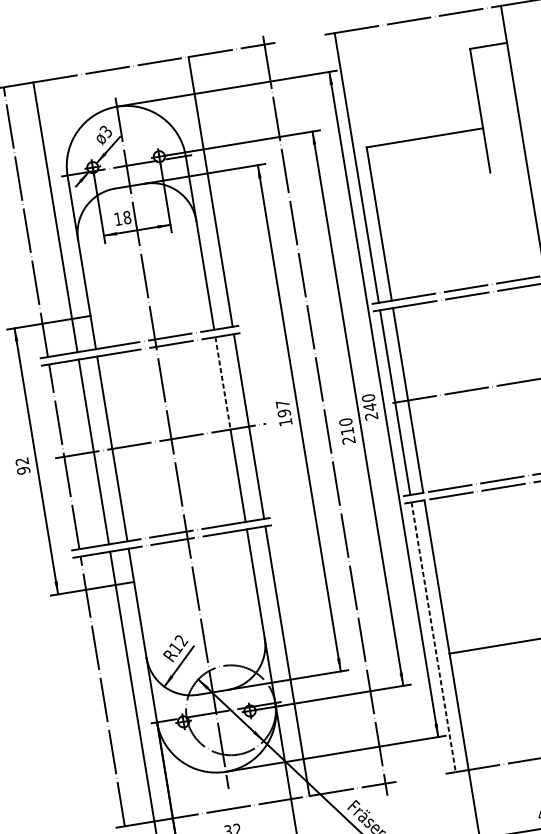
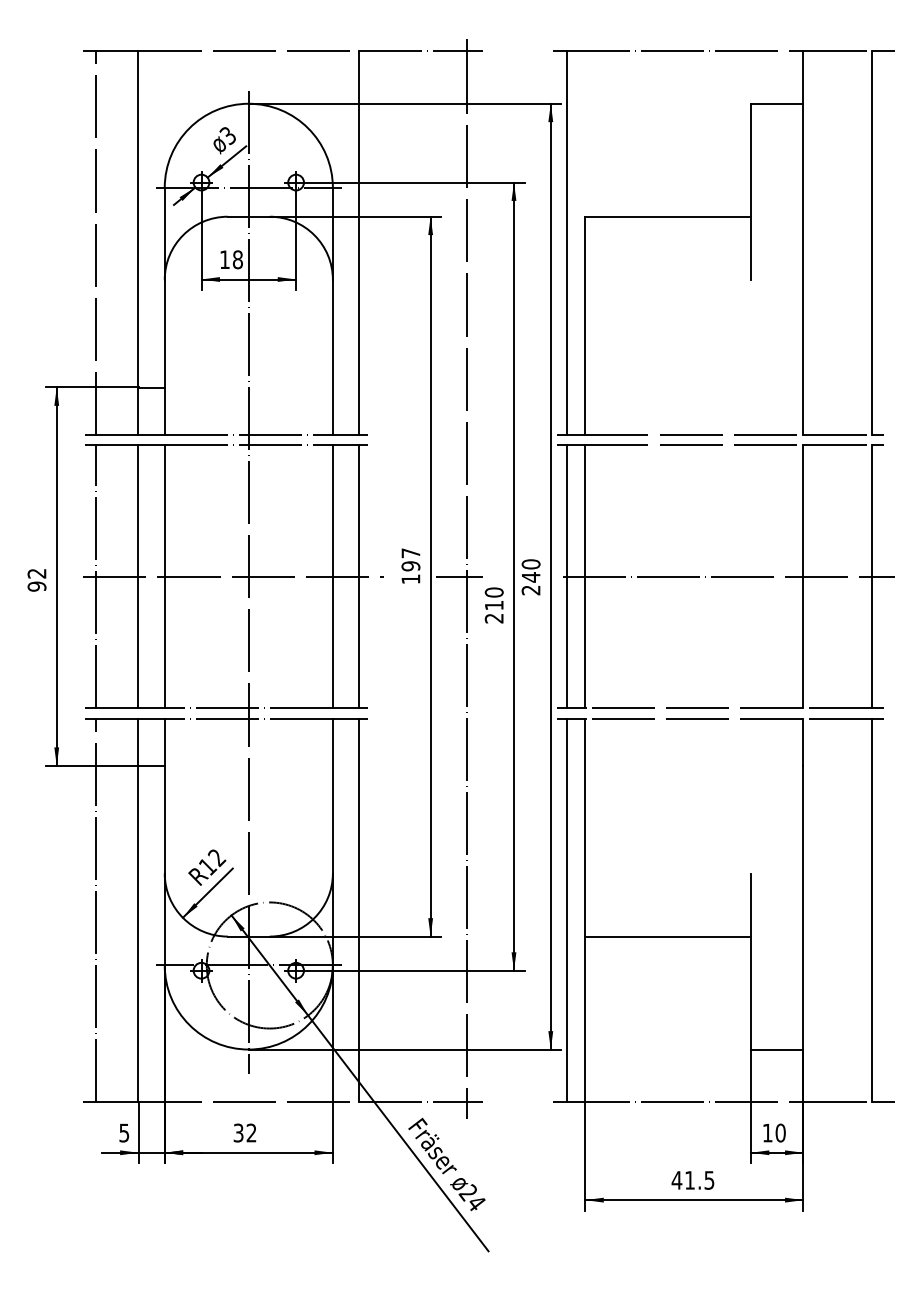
line: (222, 383) -> (332, 510), dashed -> solid
line: (318, 415) -> (458, 576), added
line: (434, 637) -> (567, 910), dashed -> solid

